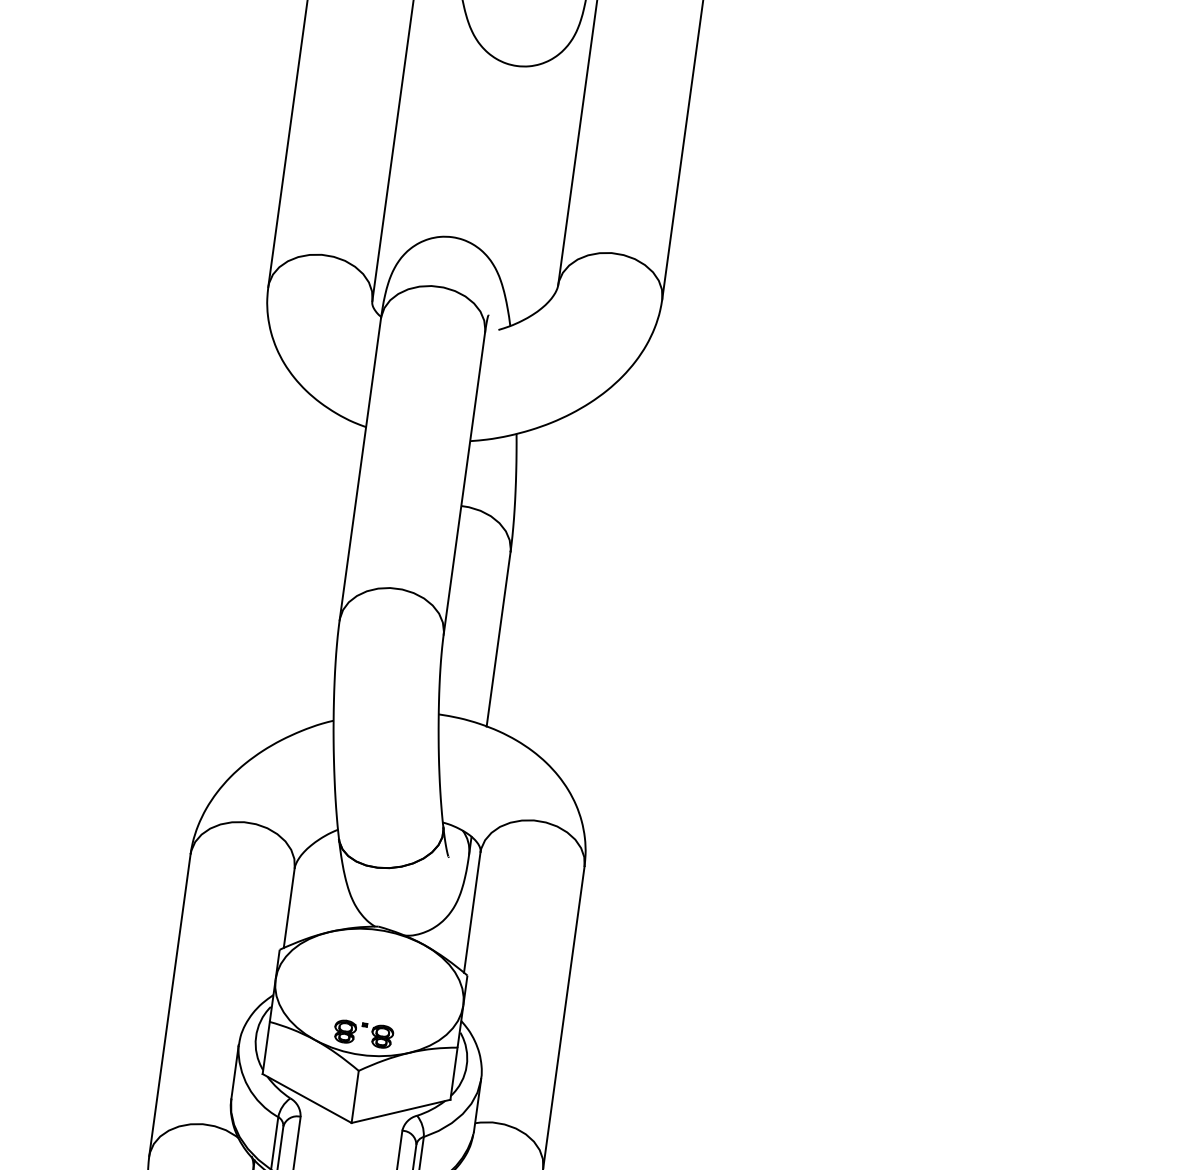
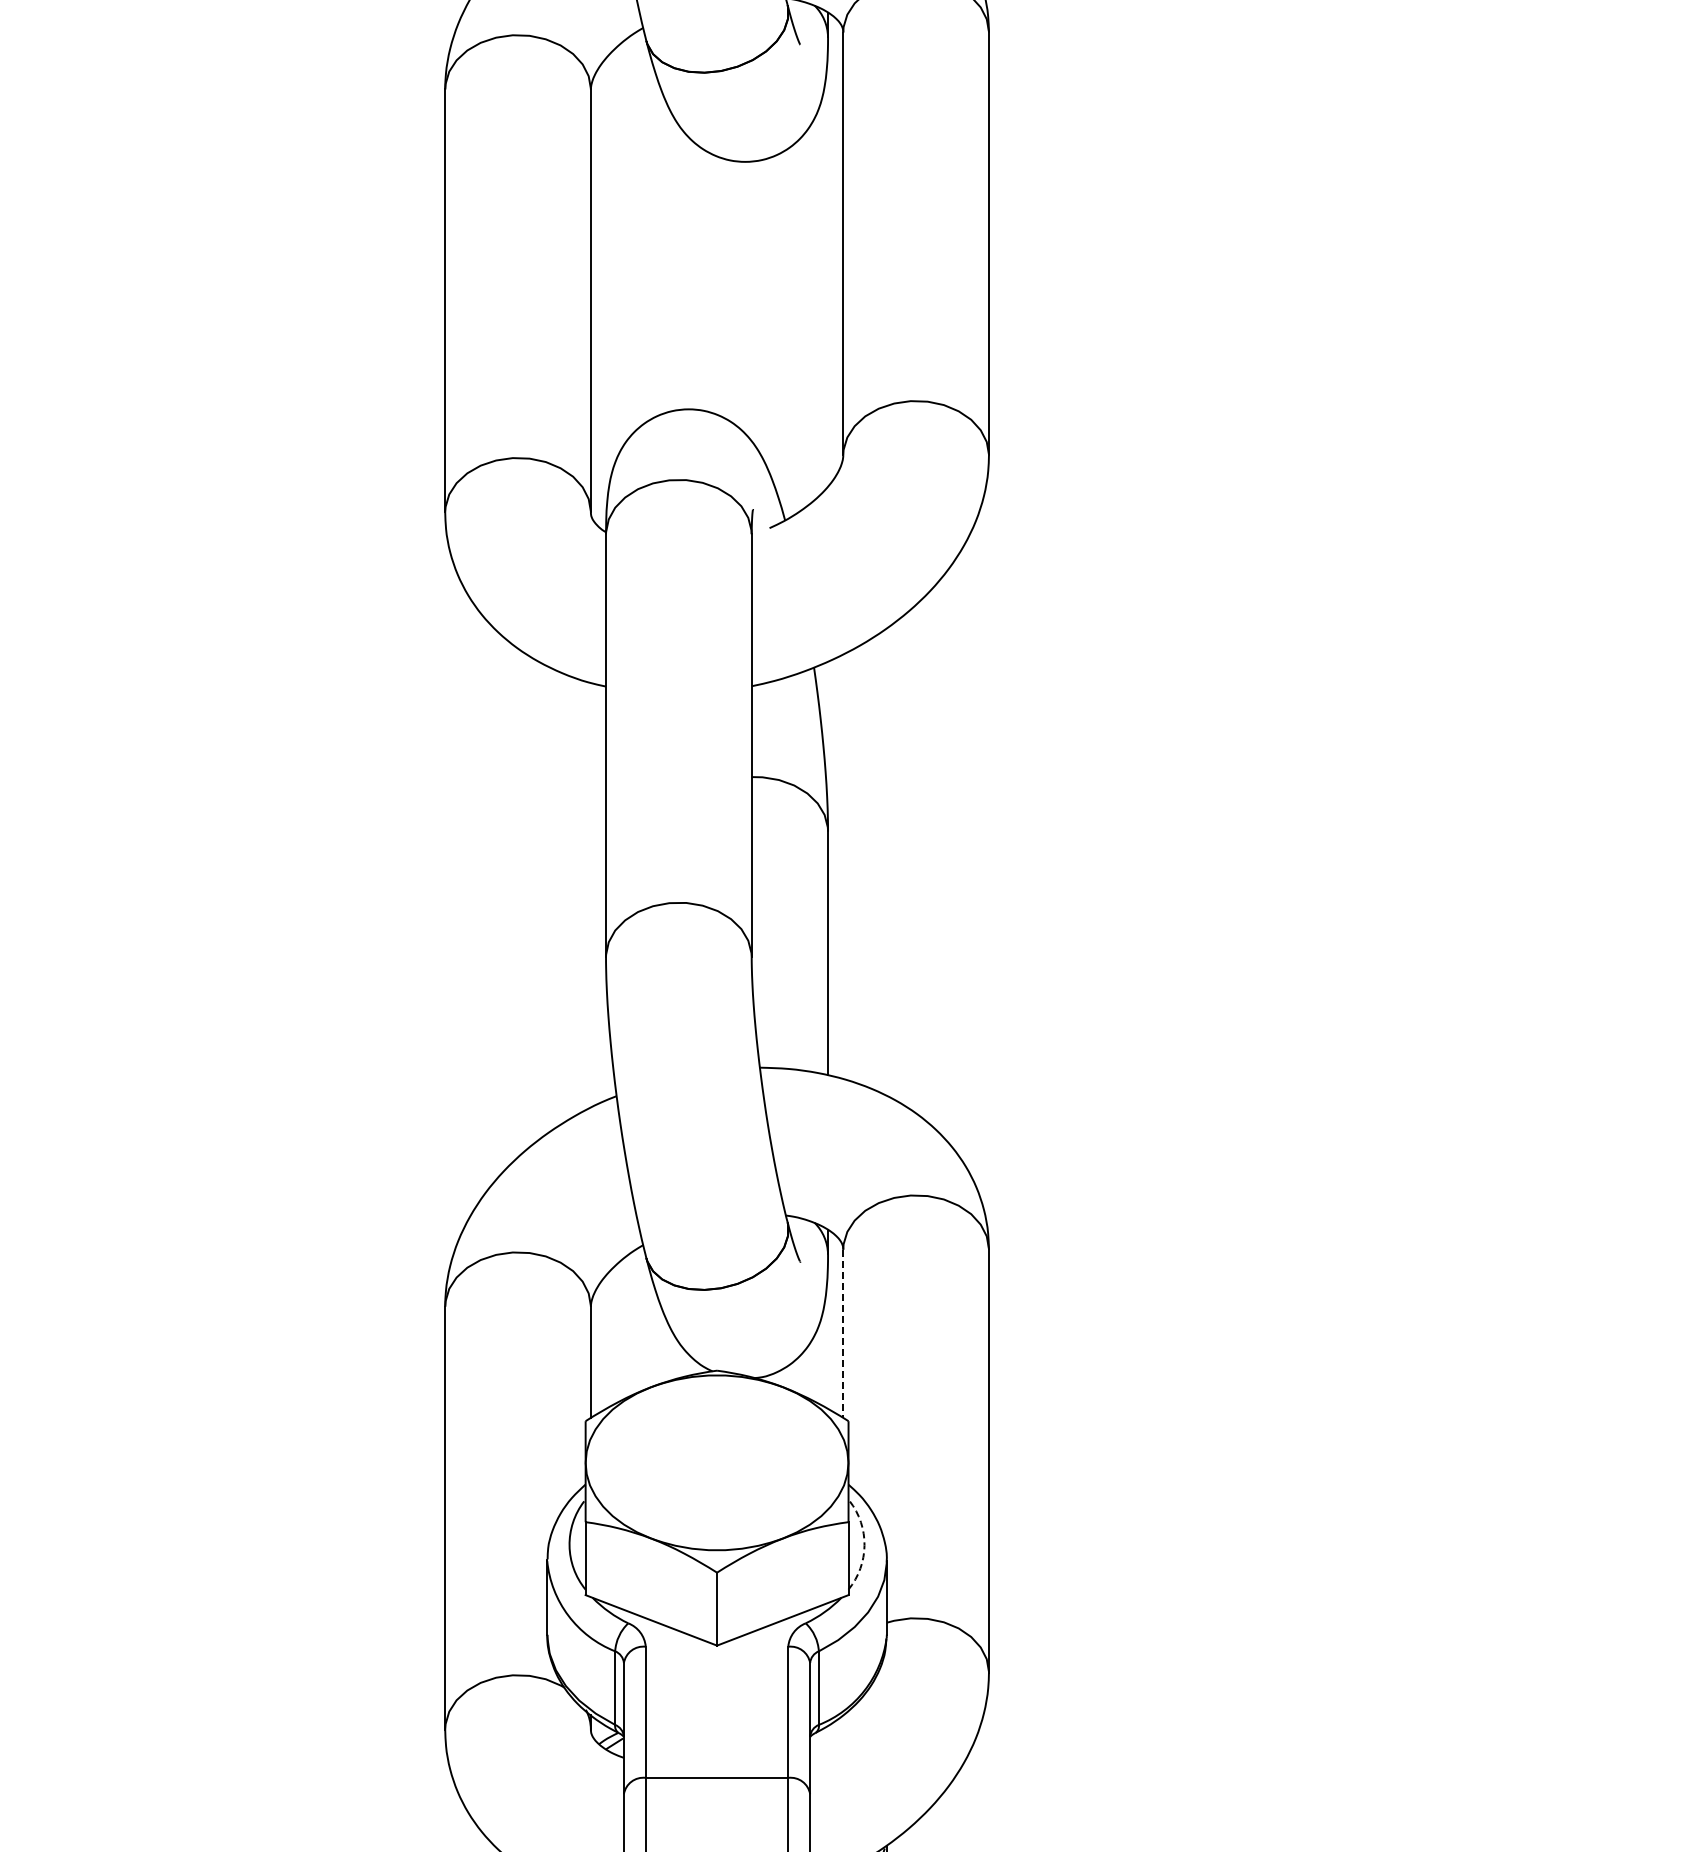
line: (472, 913) -> (843, 1334), solid -> dashed
part: (356, 1030) -> (706, 1517), removed
arc: (466, 1065) -> (864, 1545), solid -> dashed

